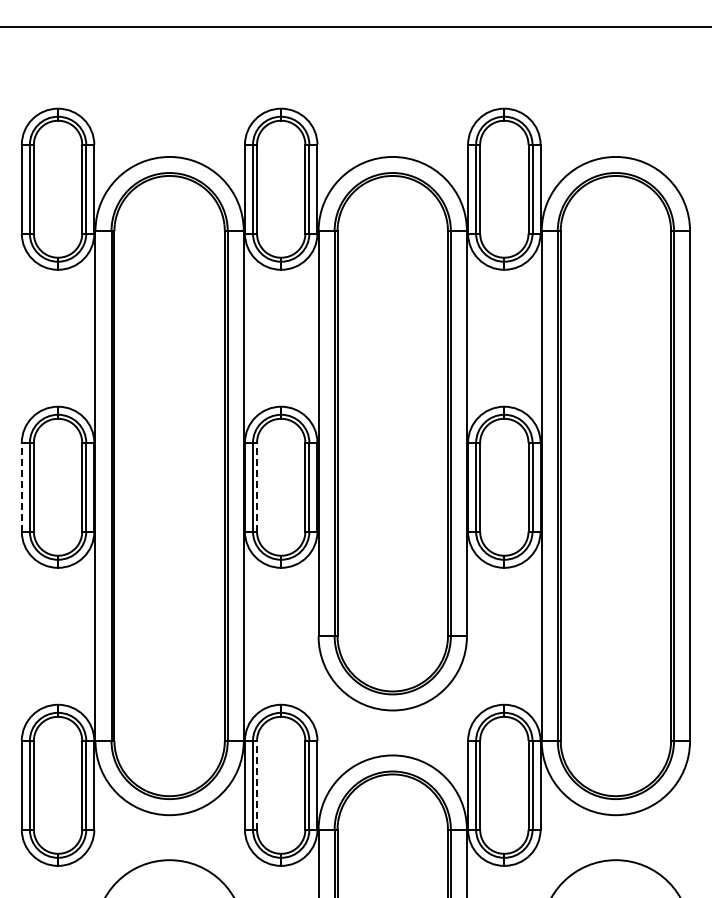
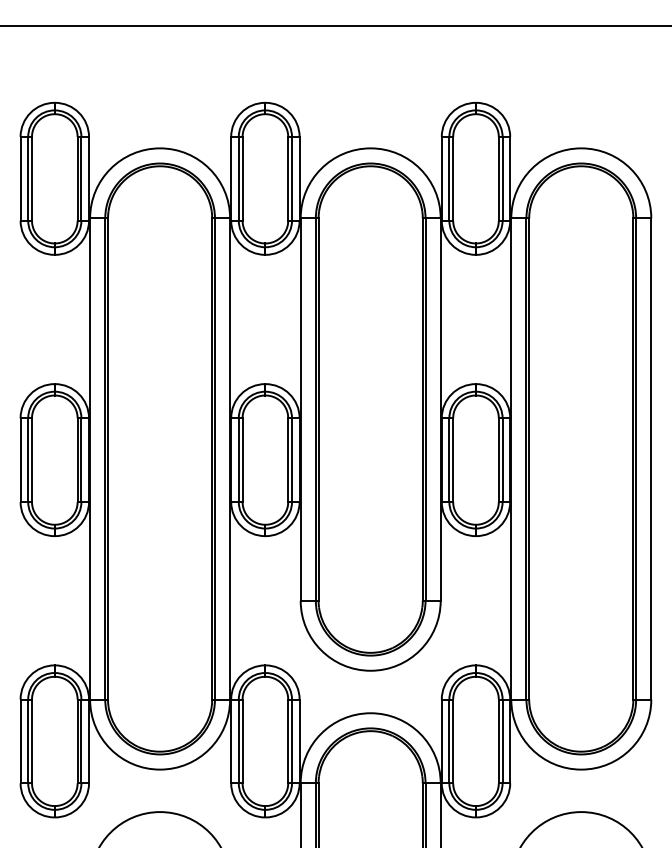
line: (21, 486) -> (20, 459), dashed -> solid
line: (257, 486) -> (243, 459), dashed -> solid
line: (257, 784) -> (243, 740), dashed -> solid

